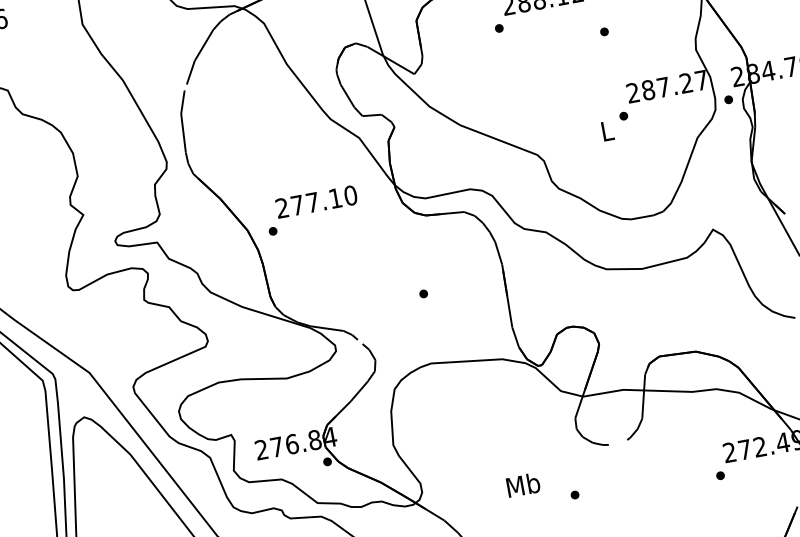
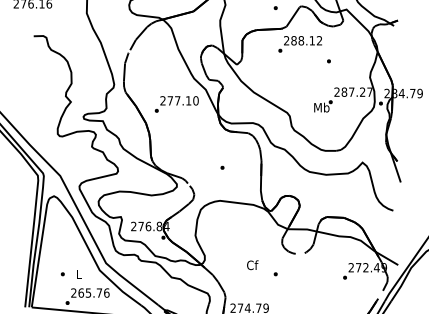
text: (606, 130) -> (321, 107), L -> Mb
text: (311, 210) -> (176, 104), moved
text: (523, 485) -> (252, 265), Mb -> Cf

